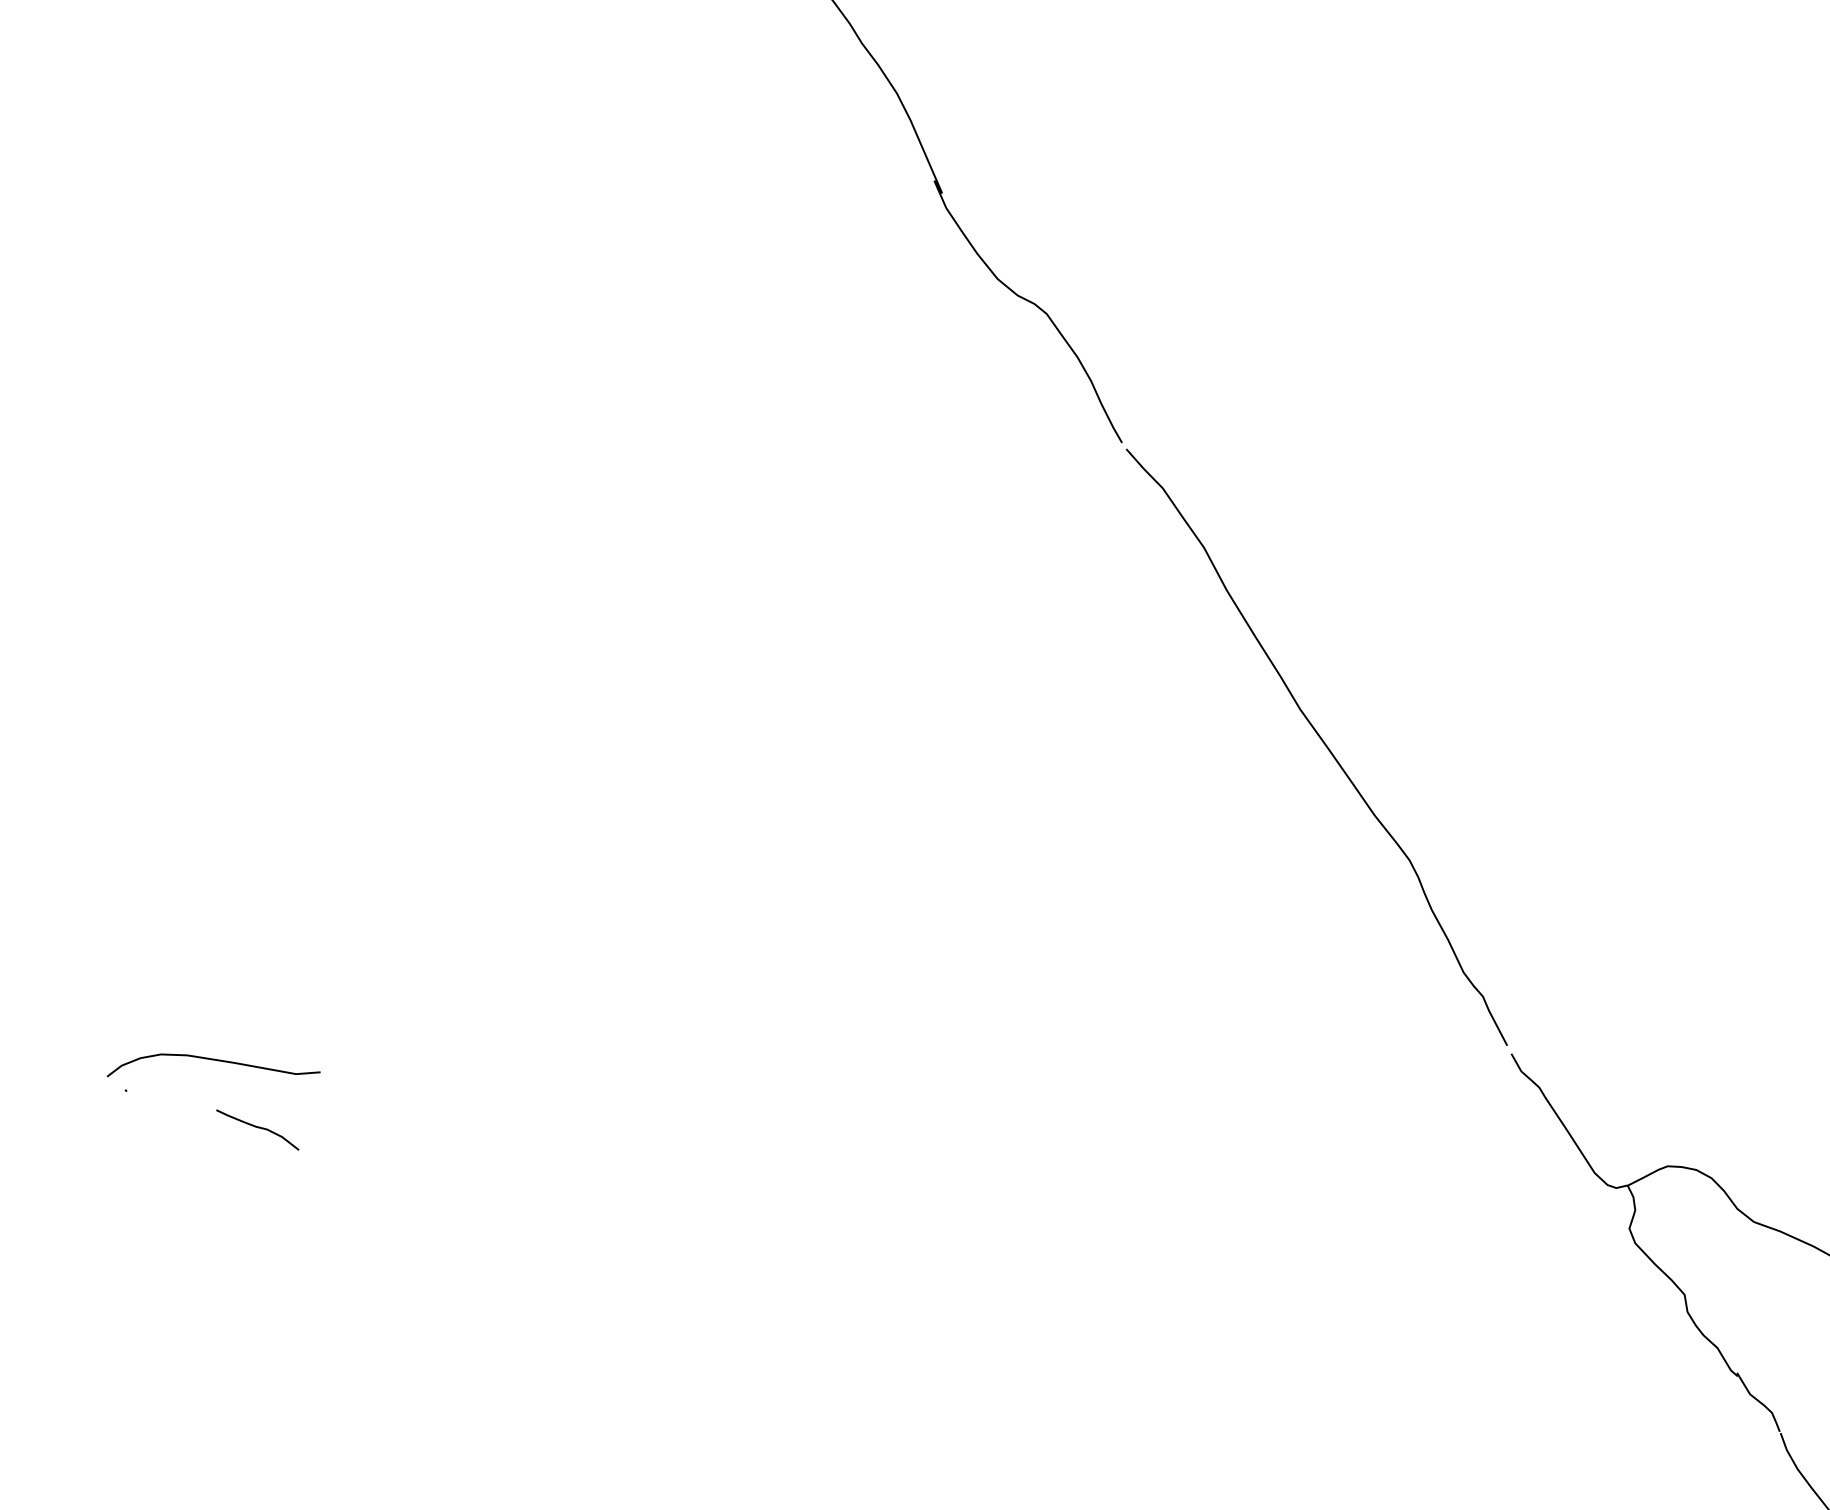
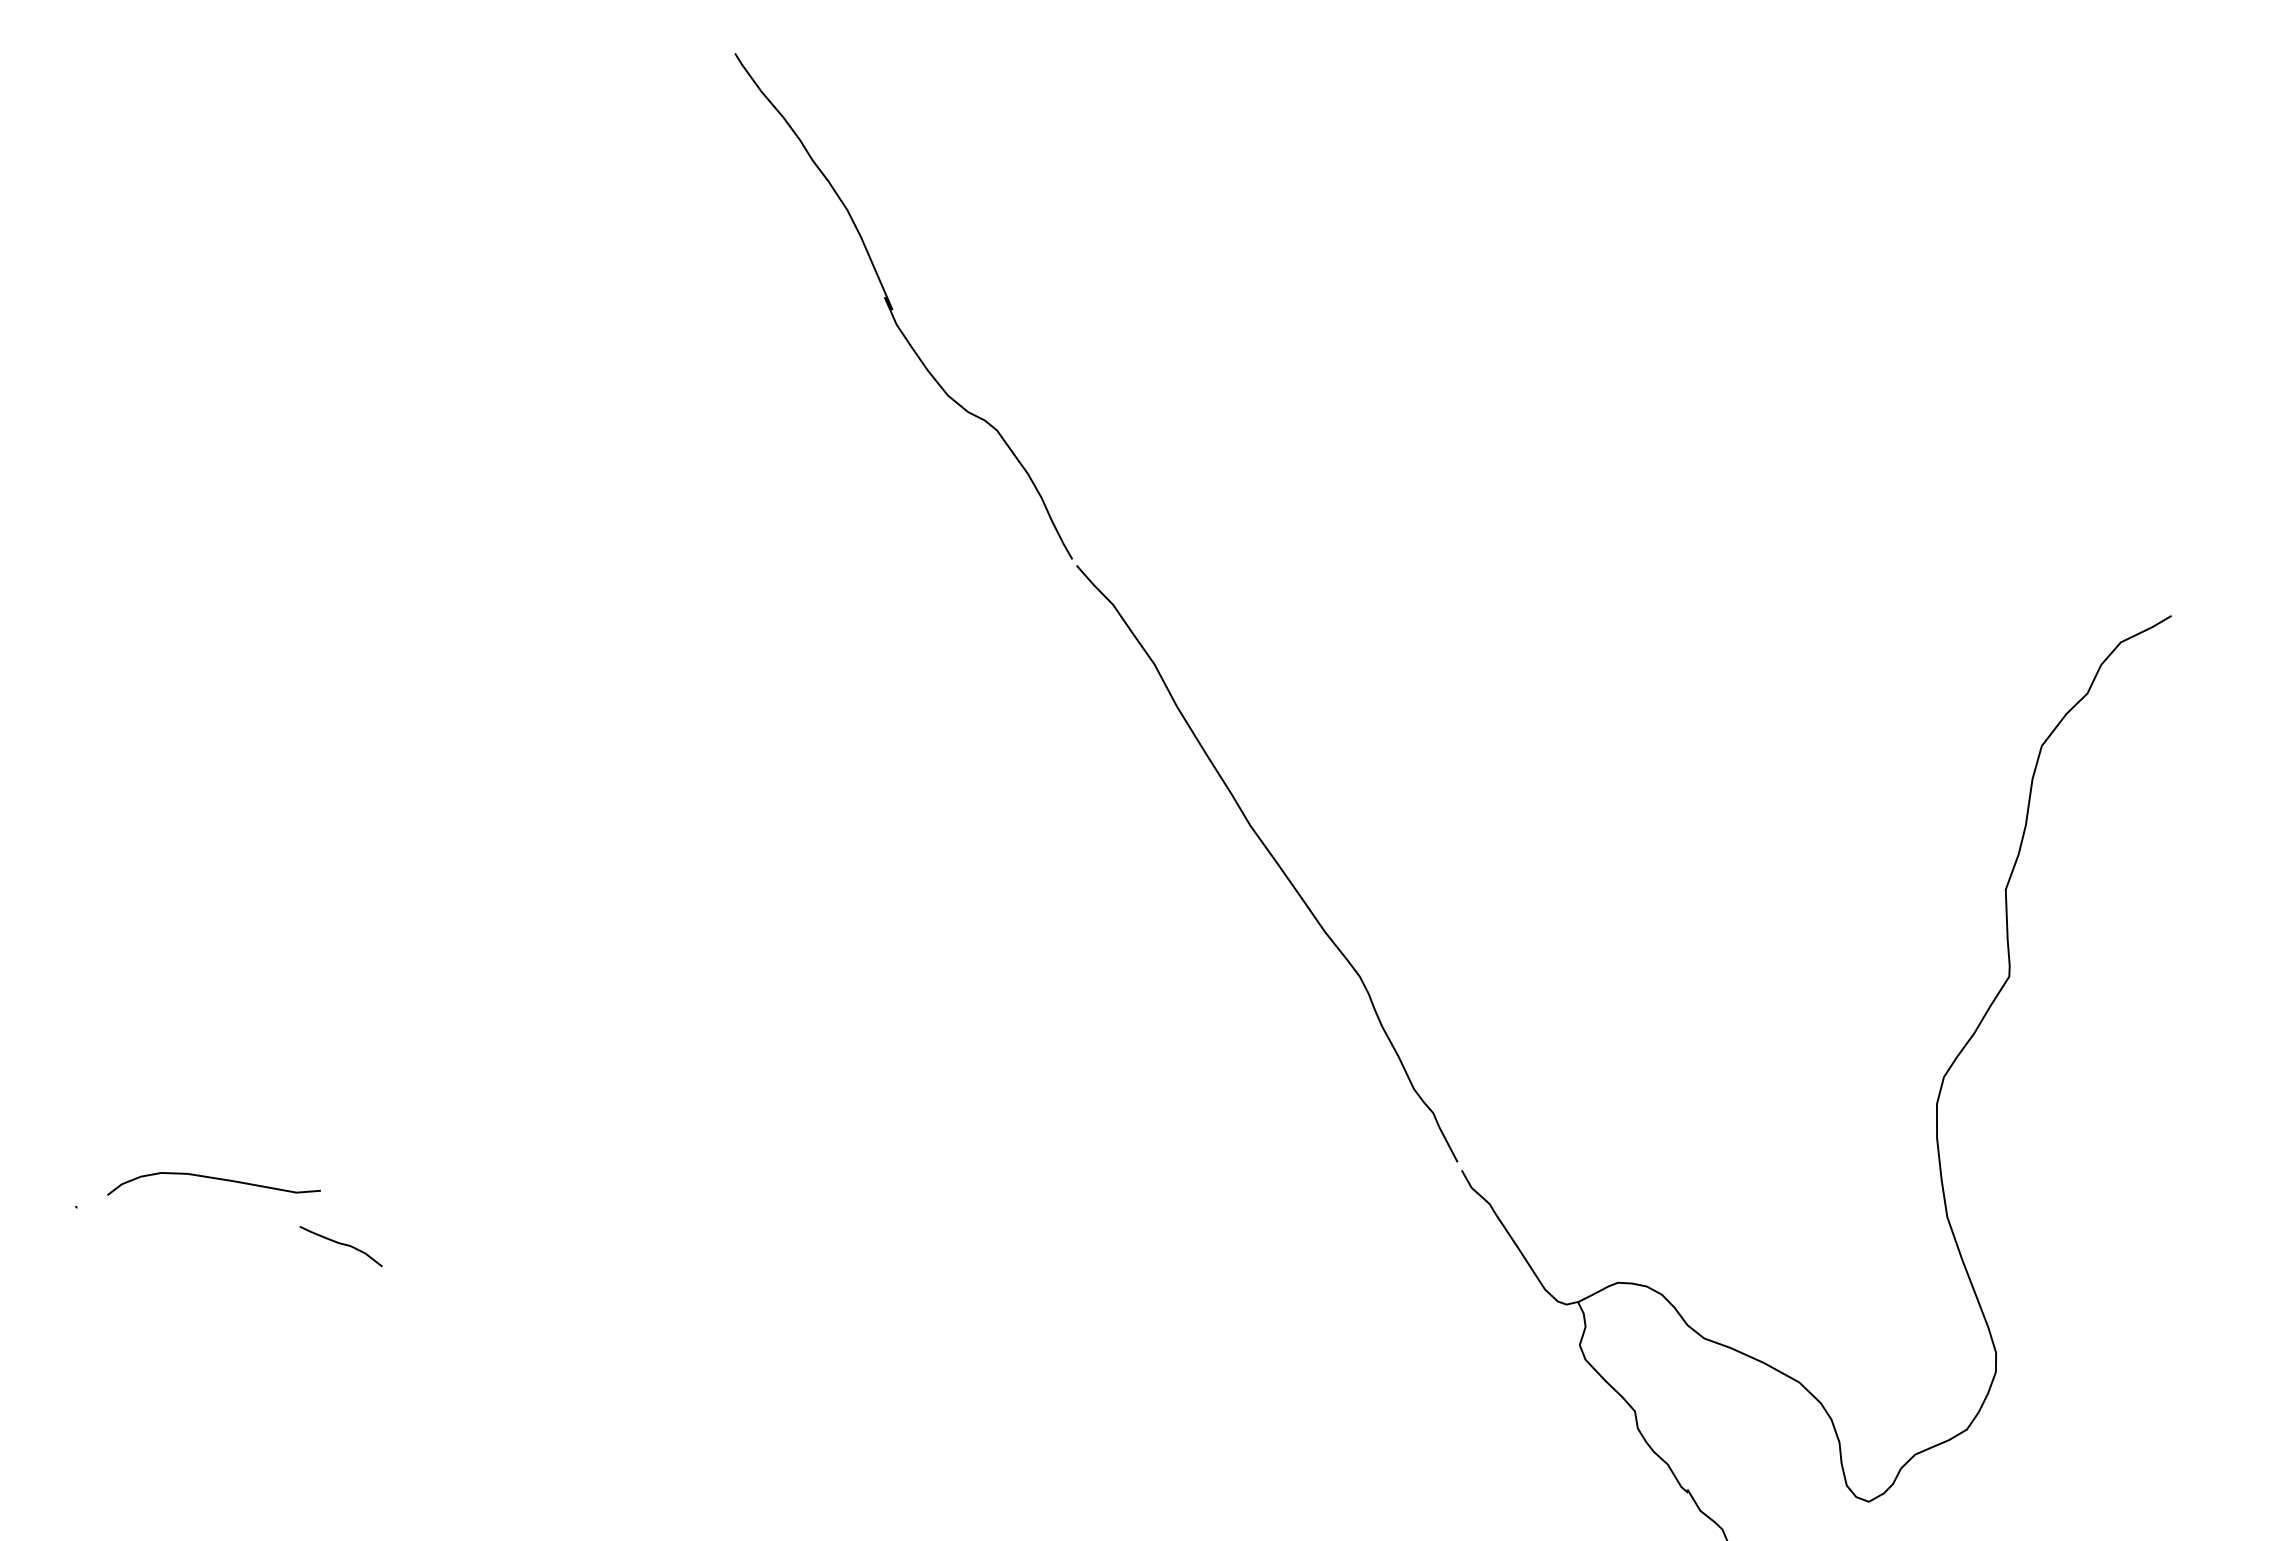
curve: (214, 1061) -> (214, 1179), moved
curve: (257, 1128) -> (340, 1244), moved

